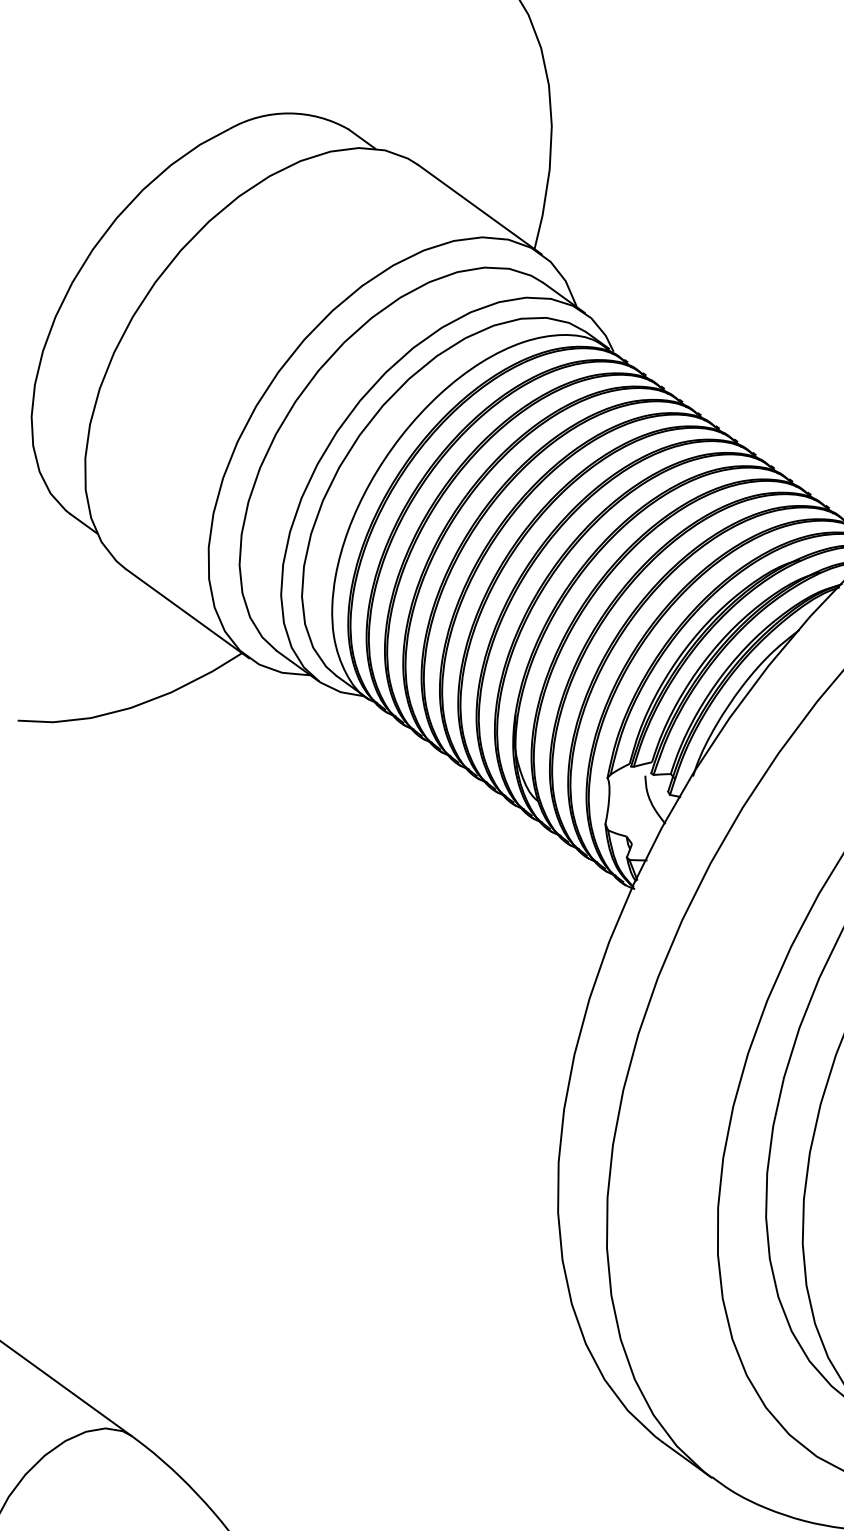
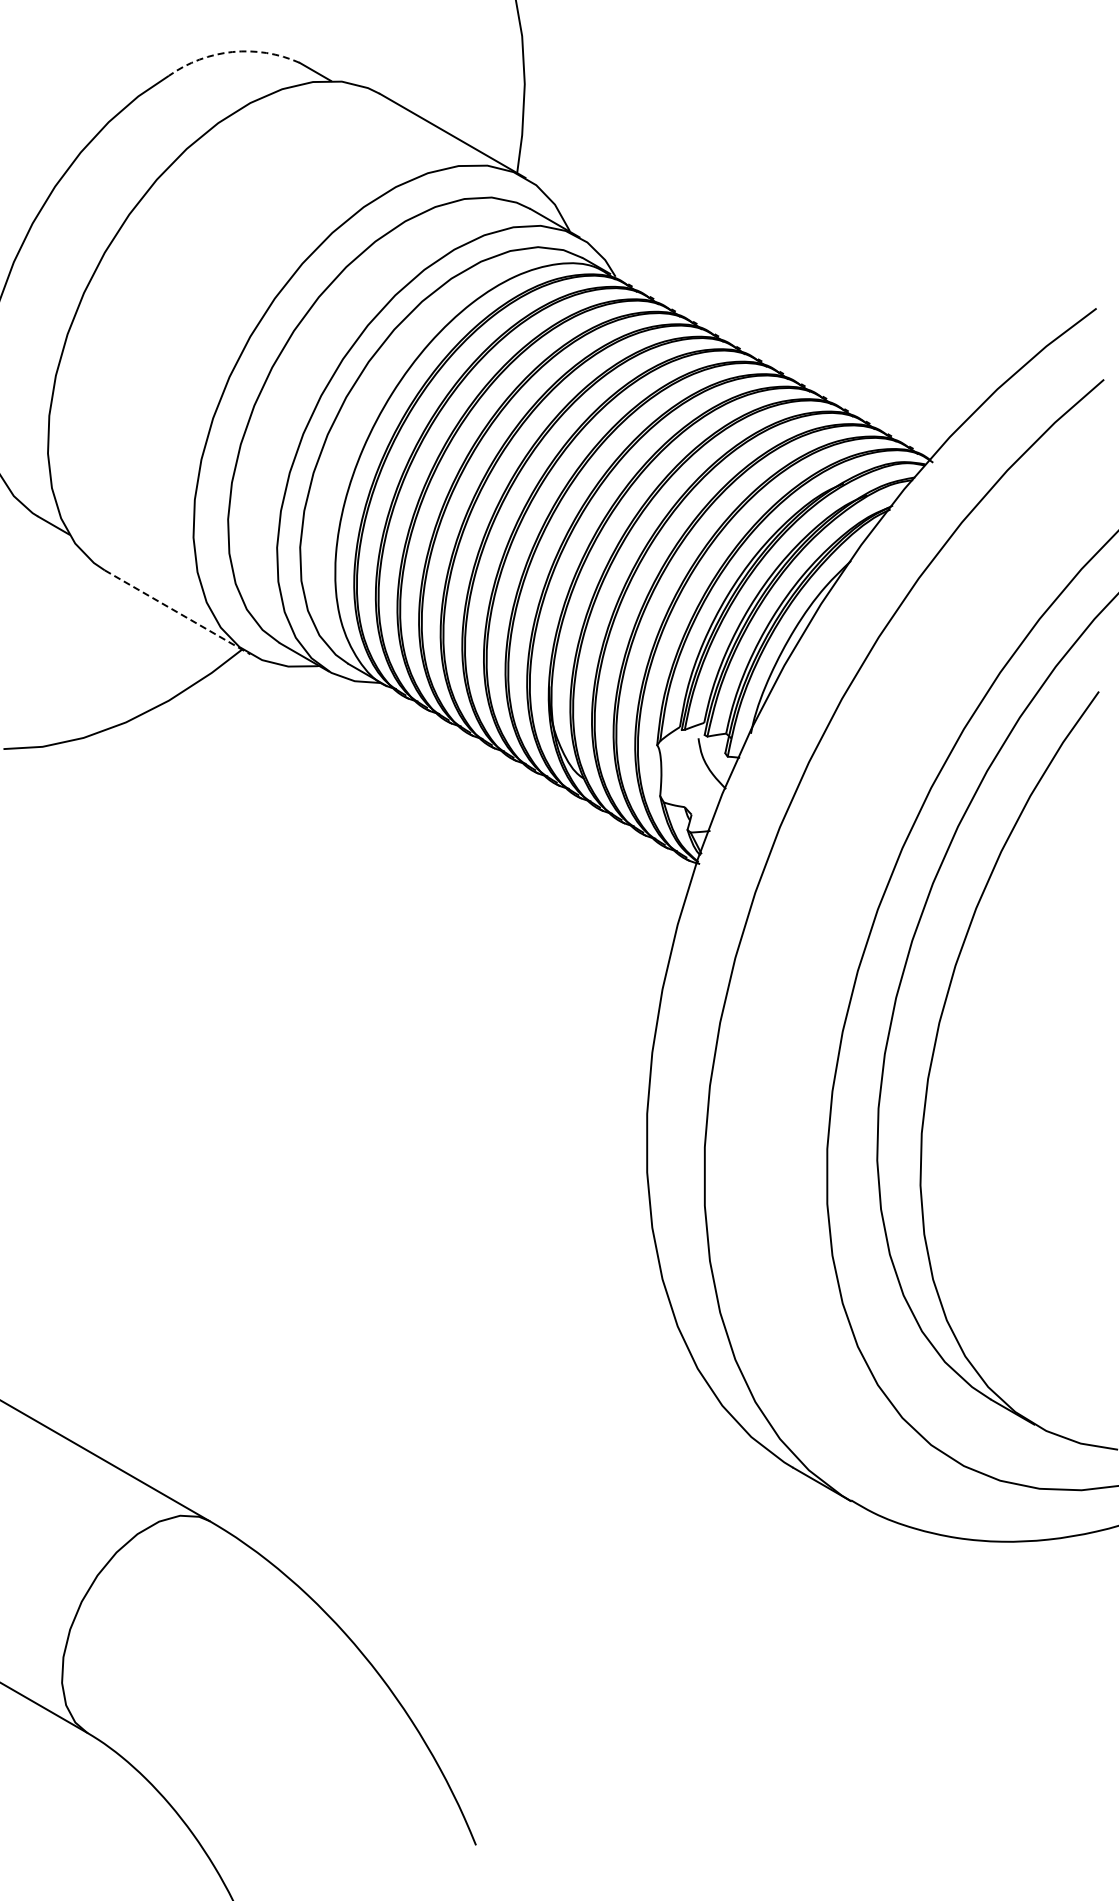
arc: (289, 113) -> (232, 52), solid -> dashed
line: (188, 613) -> (178, 612), solid -> dashed

